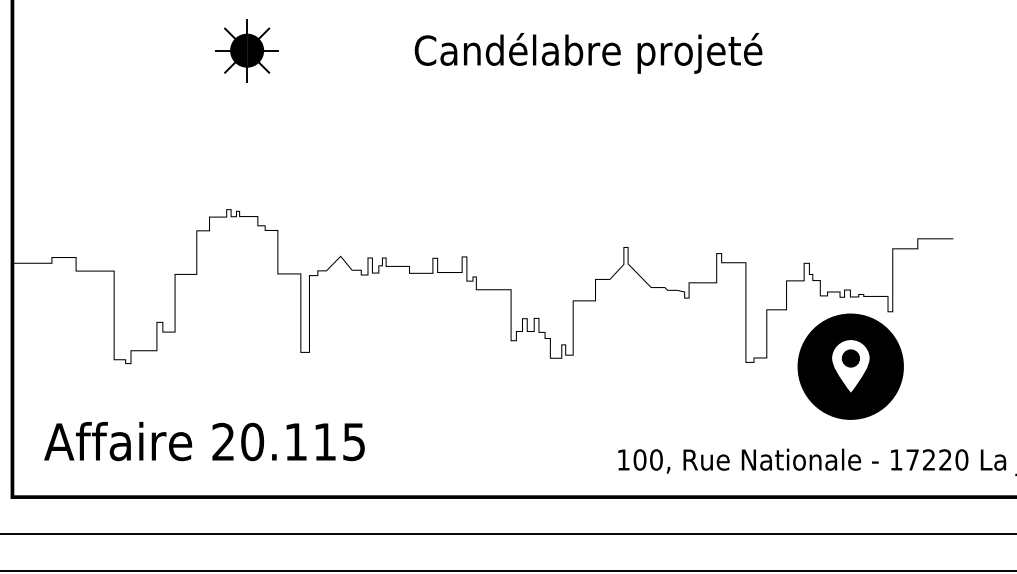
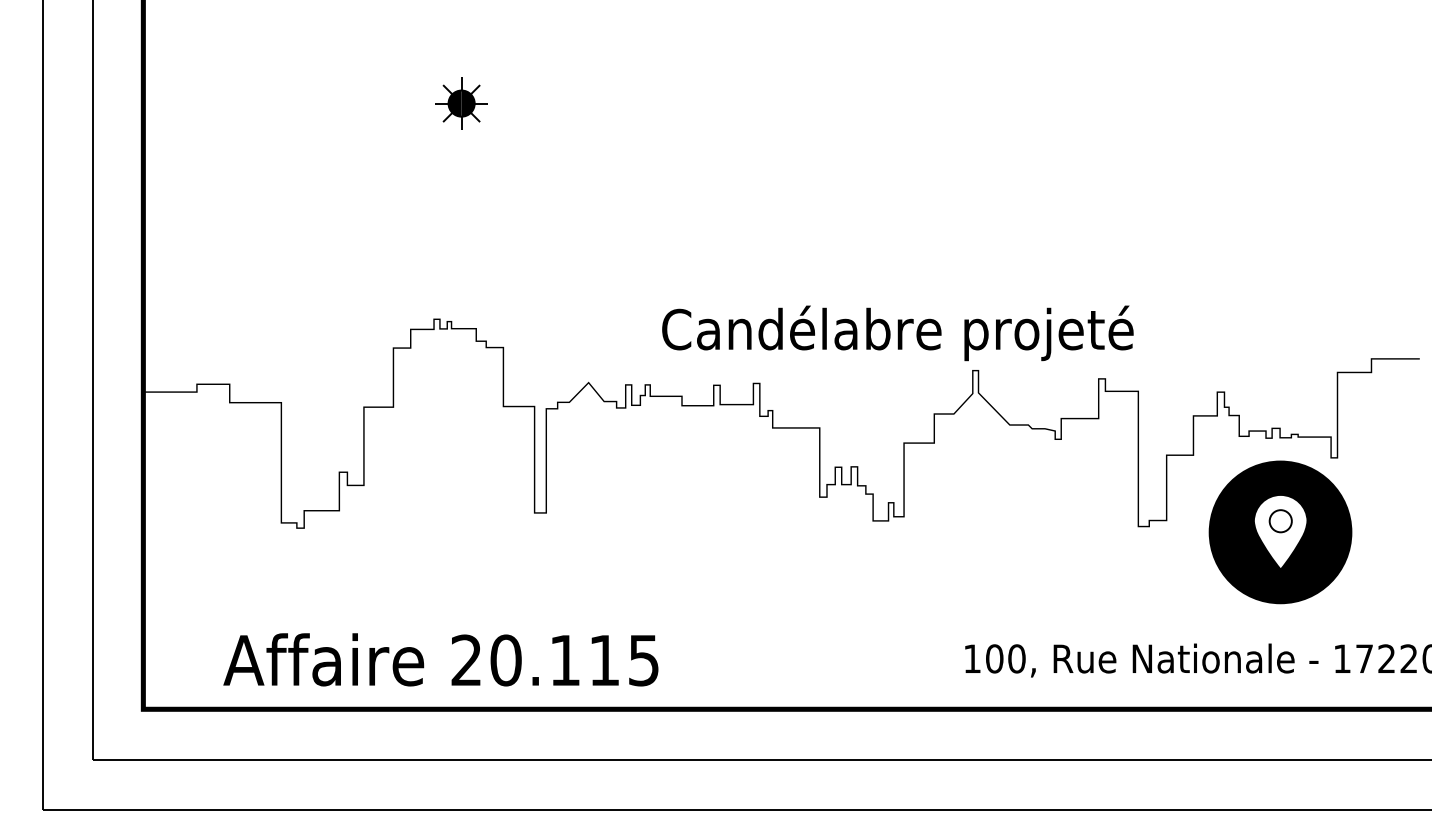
part: (246, 50) -> (461, 103), size x0.6
text: (588, 53) -> (897, 333), moved
fill: (850, 358) -> (1280, 521), removed
text: (204, 441) -> (440, 659), moved

